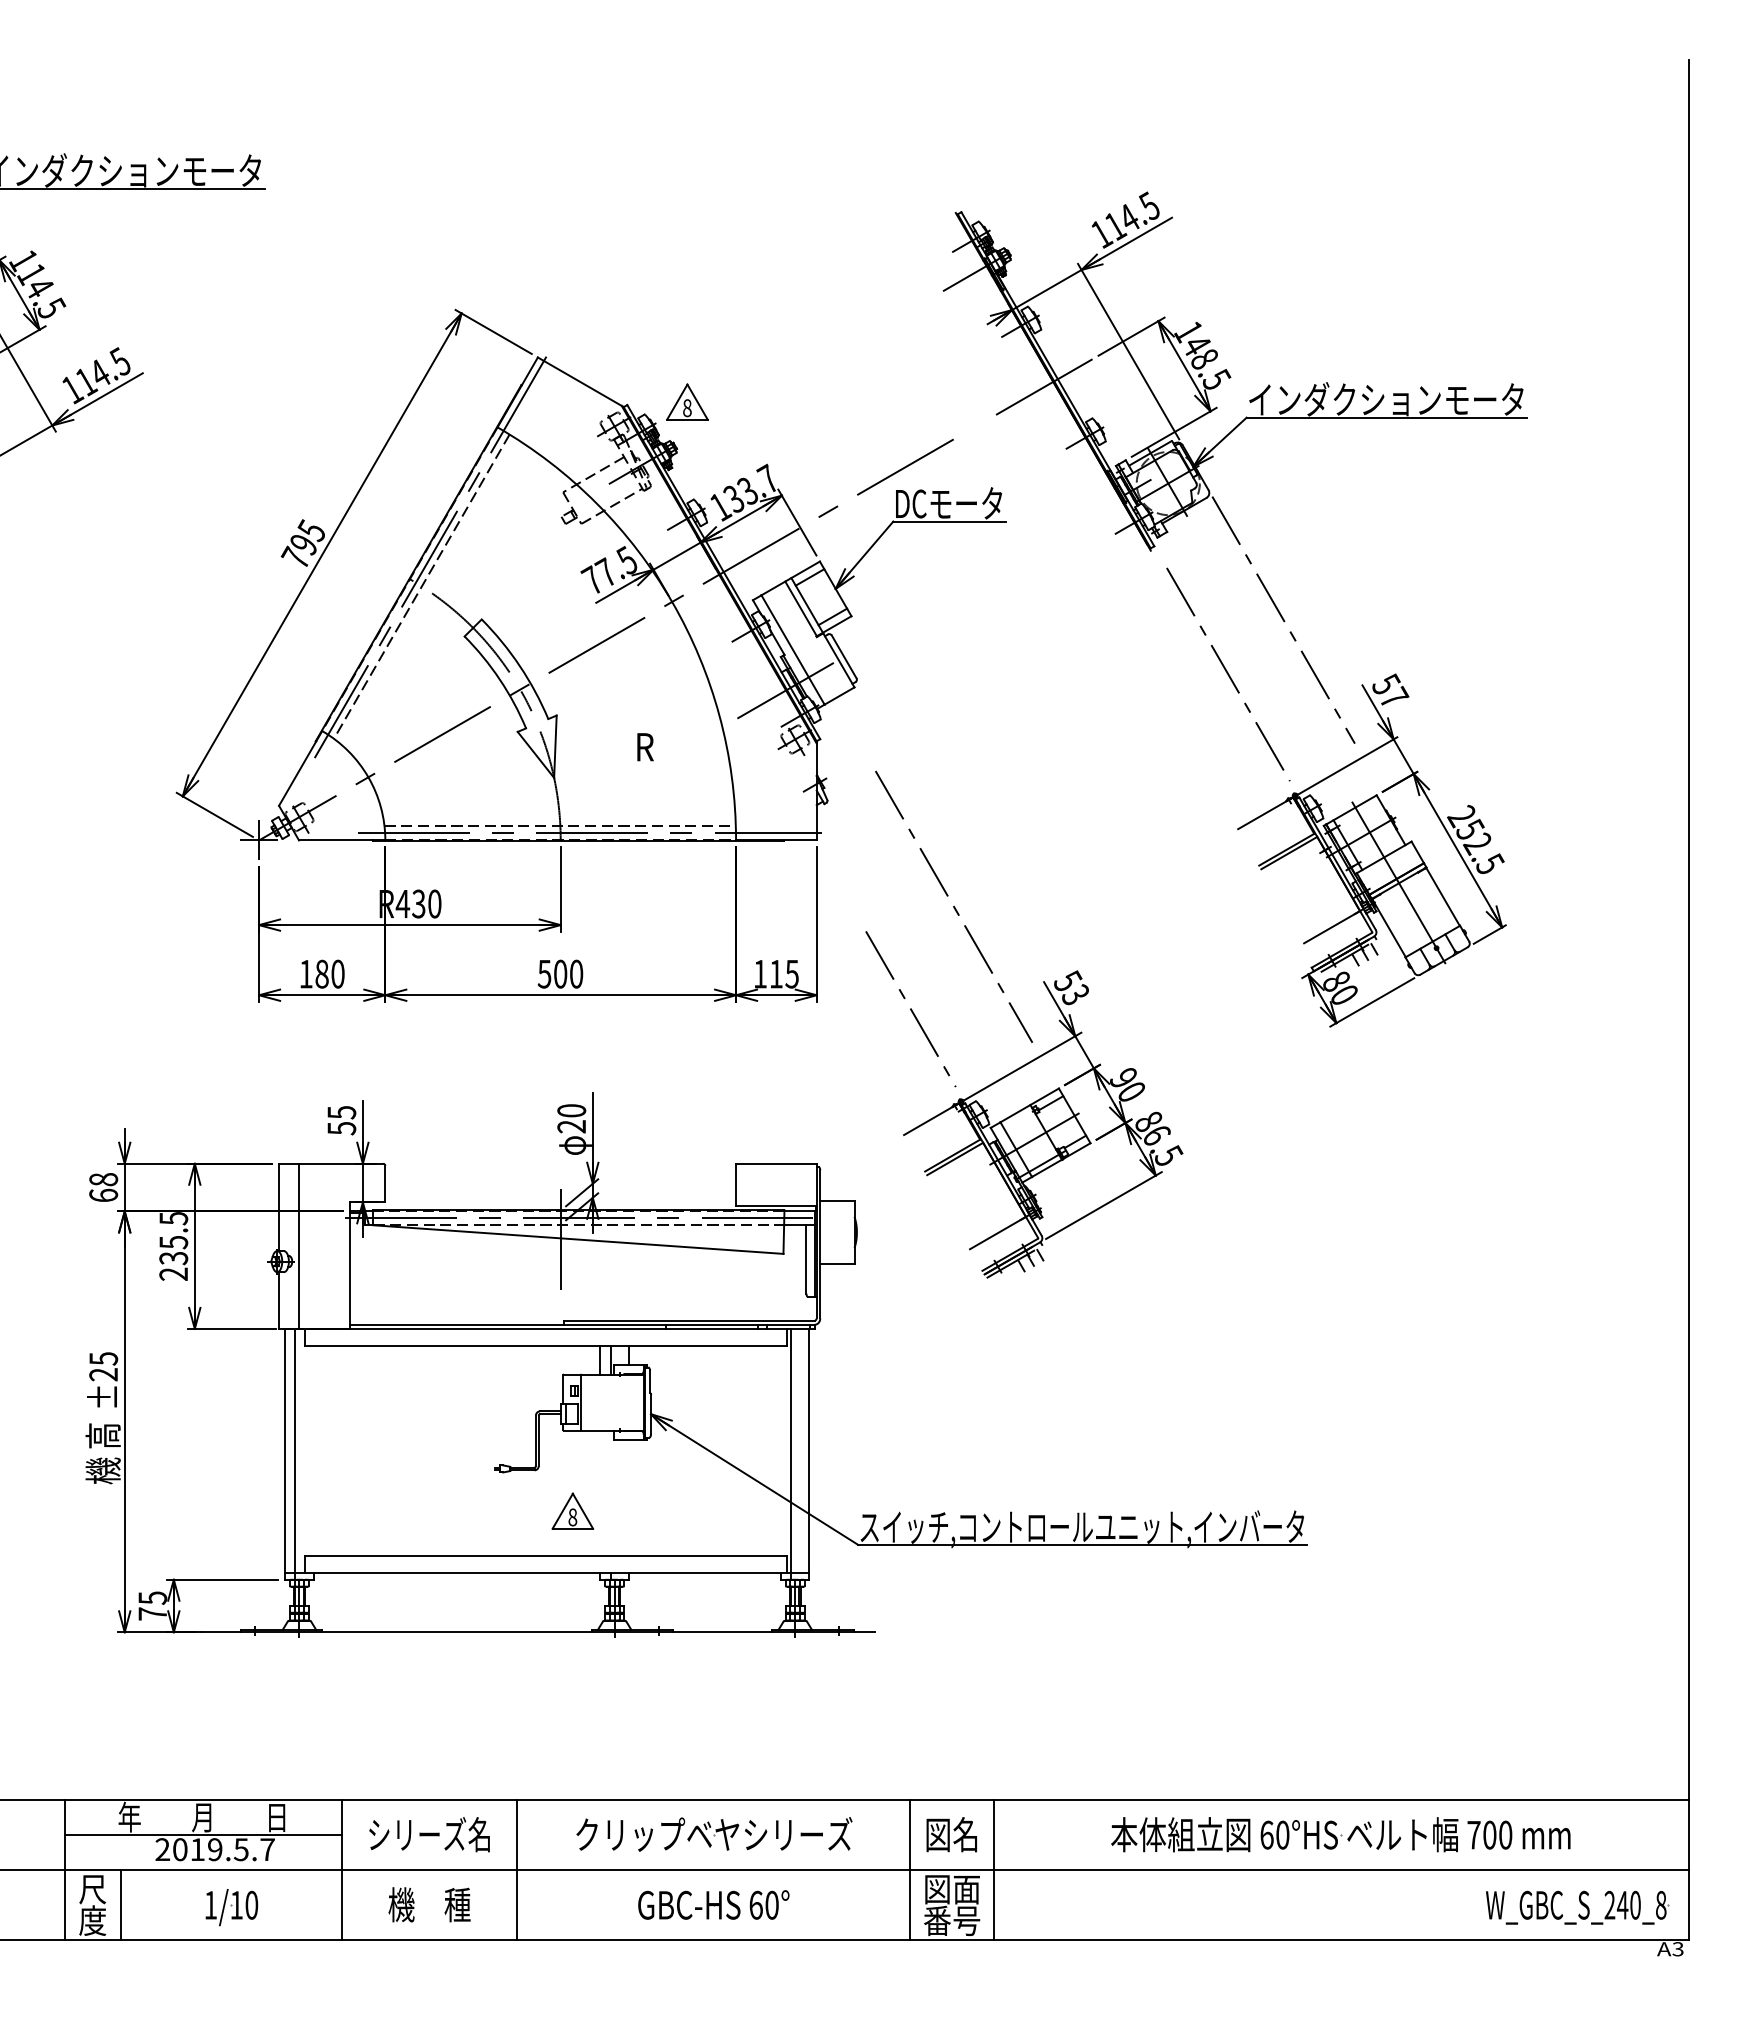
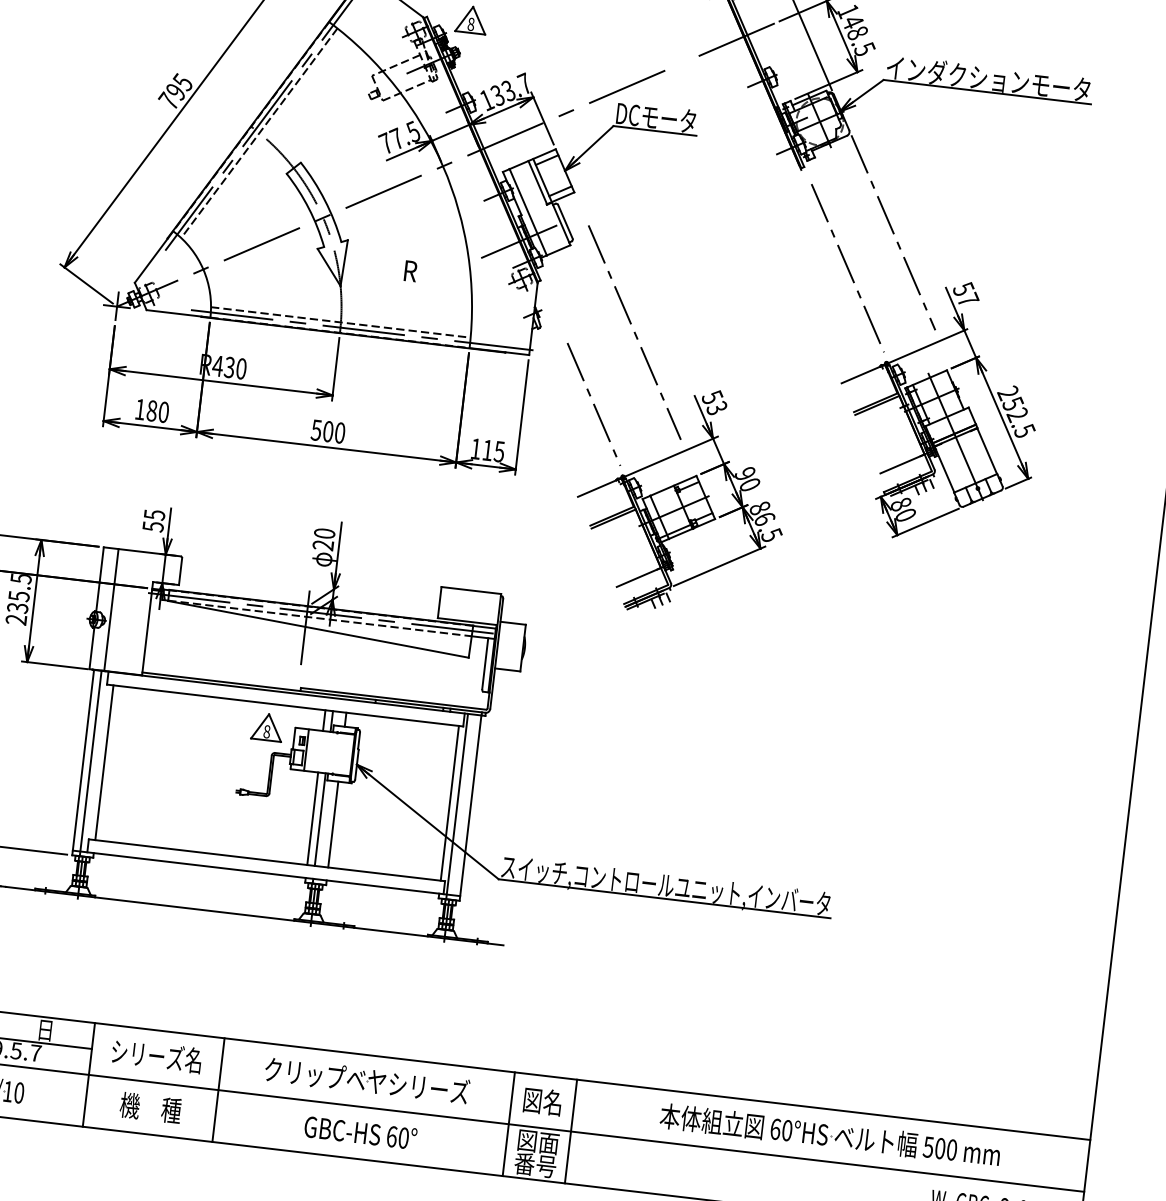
part: (1024, 1024) -> (676, 425), moved
line: (313, 1450) -> (104, 762), added
line: (781, 1450) -> (450, 802), added
line: (600, 1492) -> (312, 818), added
line: (610, 1492) -> (320, 819), added
line: (628, 1497) -> (333, 824), added
part: (572, 1510) -> (267, 726), moved
text: (1473, 1835) -> (928, 1147), 700 -> 500

